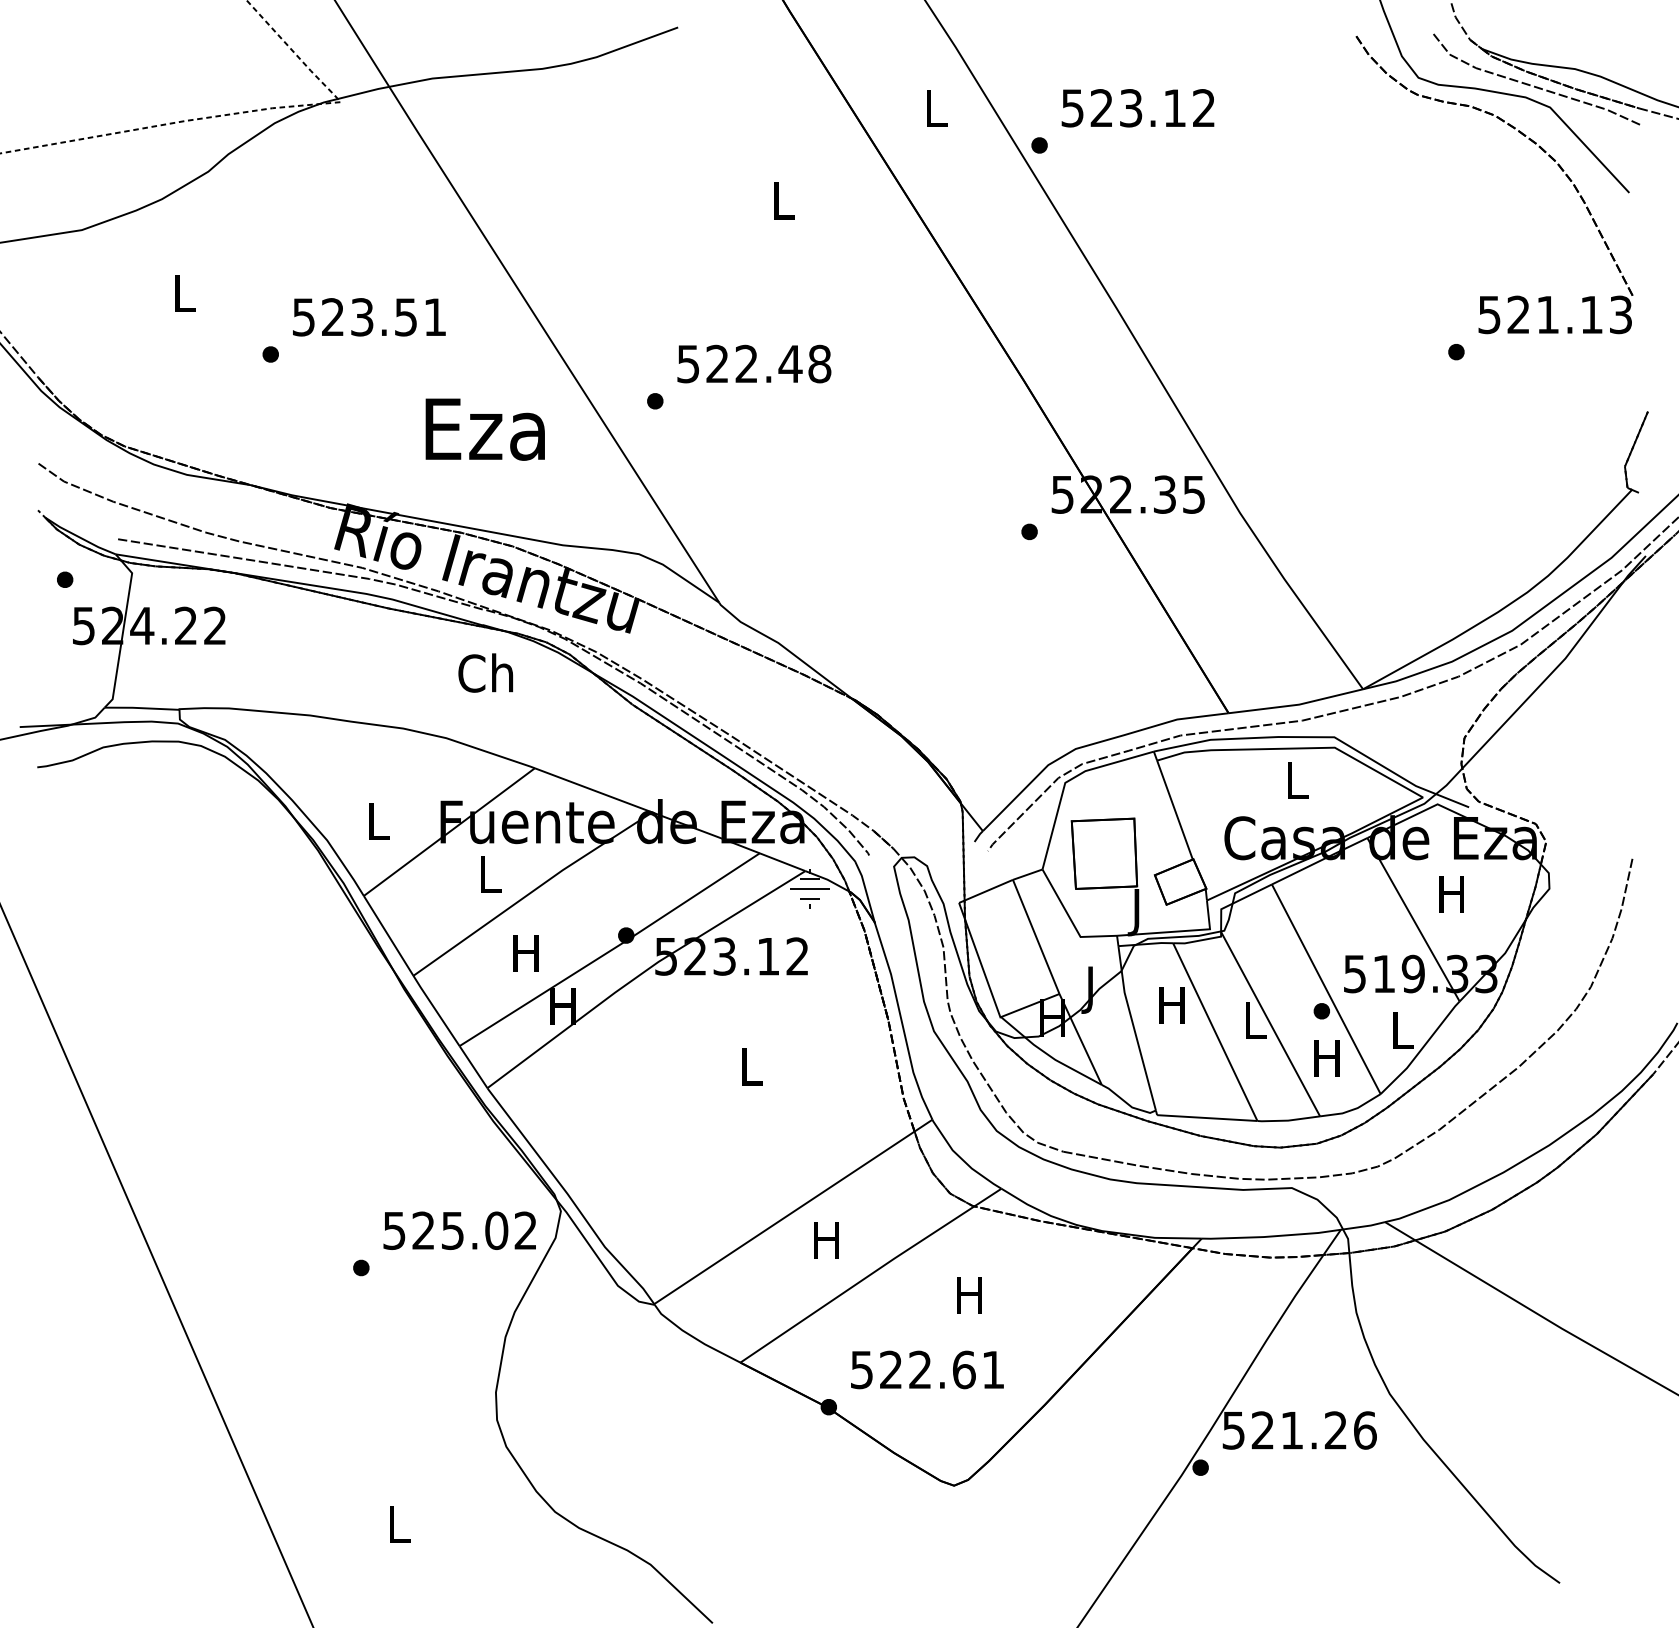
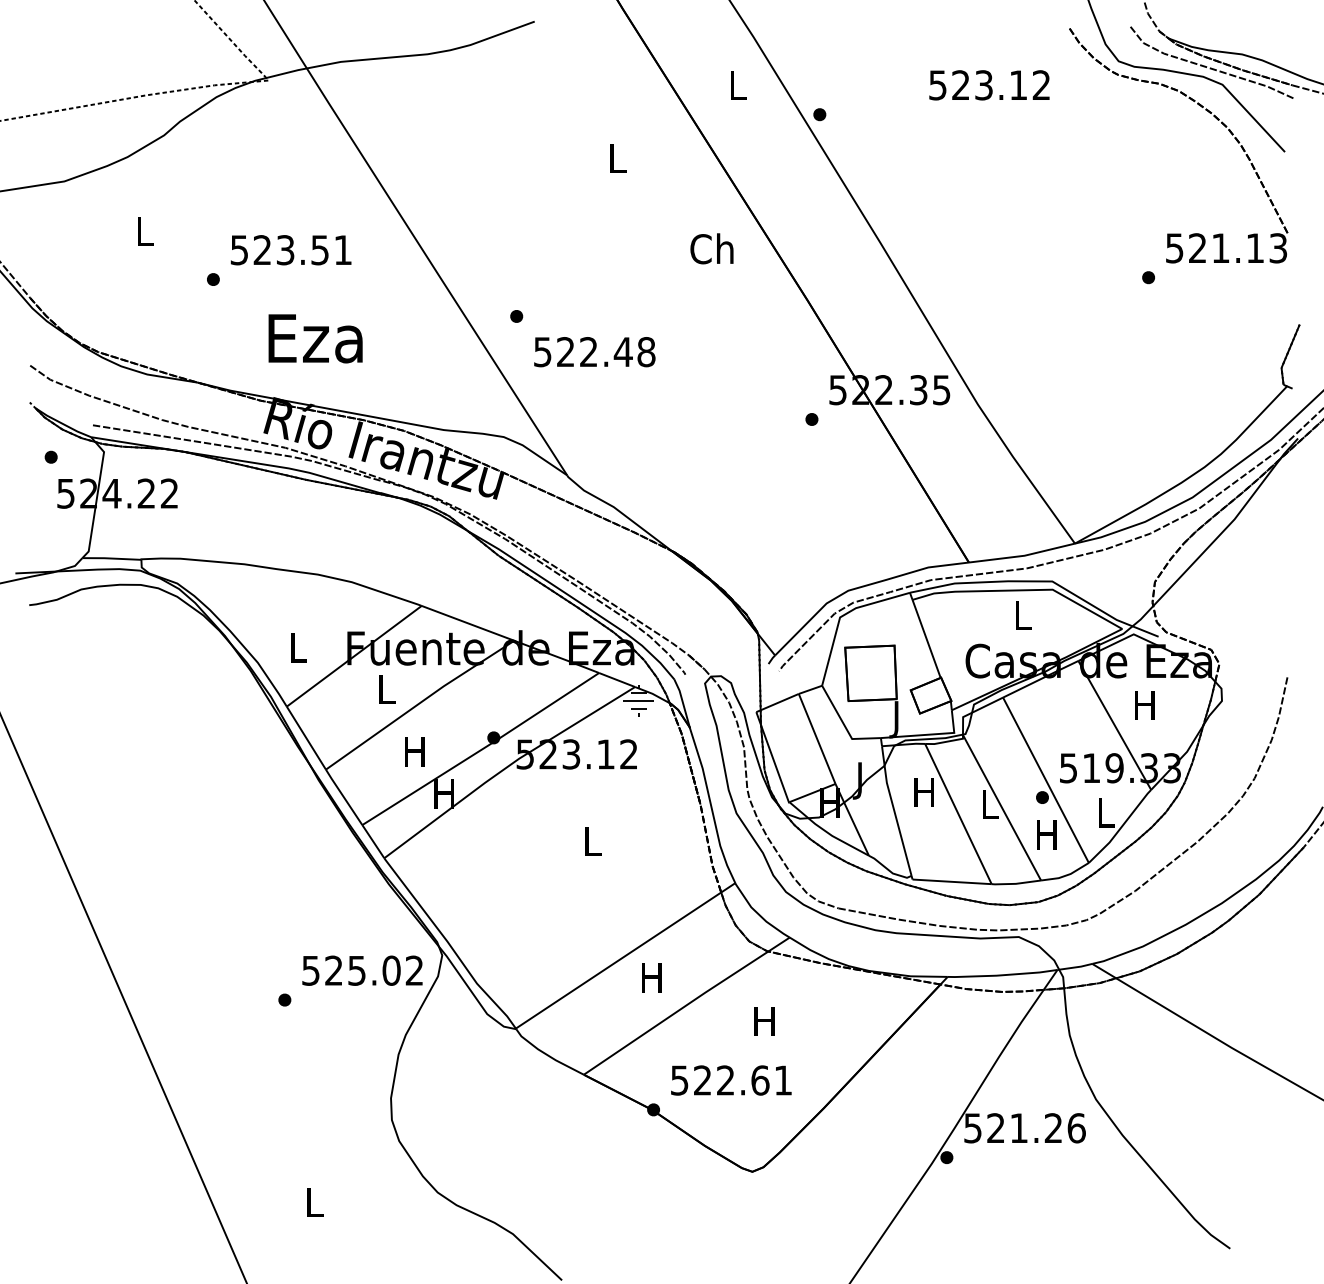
text: (1138, 108) -> (989, 85), moved
text: (753, 364) -> (594, 352), moved
text: (485, 429) -> (315, 338), moved
text: (485, 672) -> (711, 248), moved

